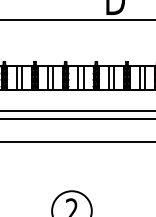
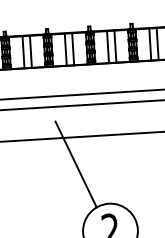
line: (50, 161) -> (76, 164), added

